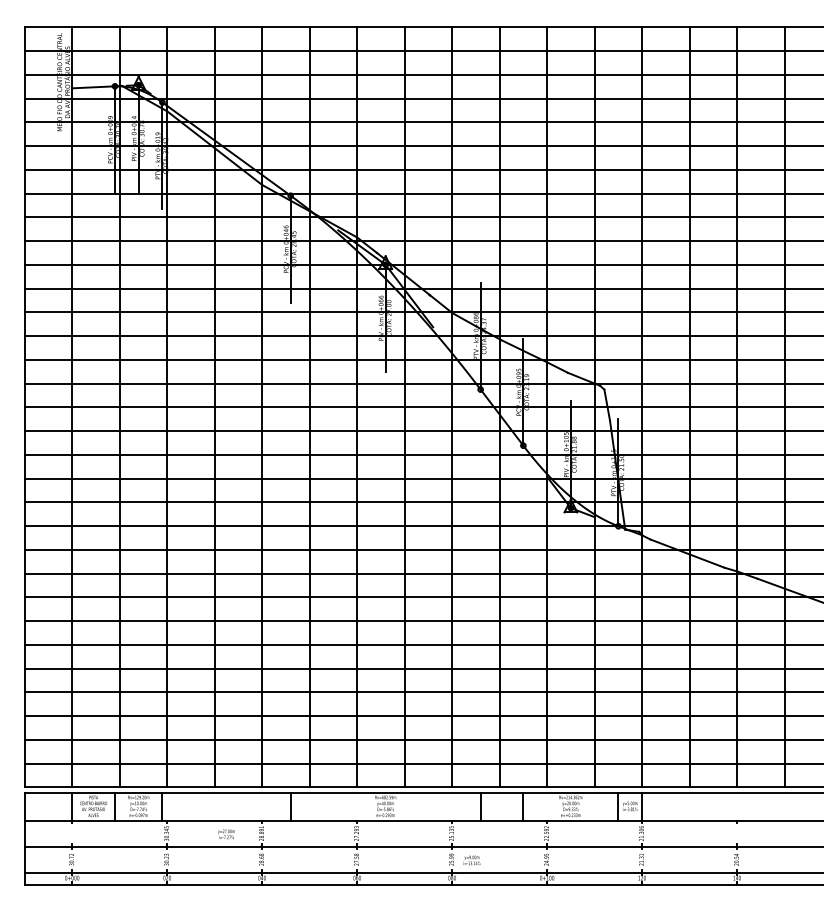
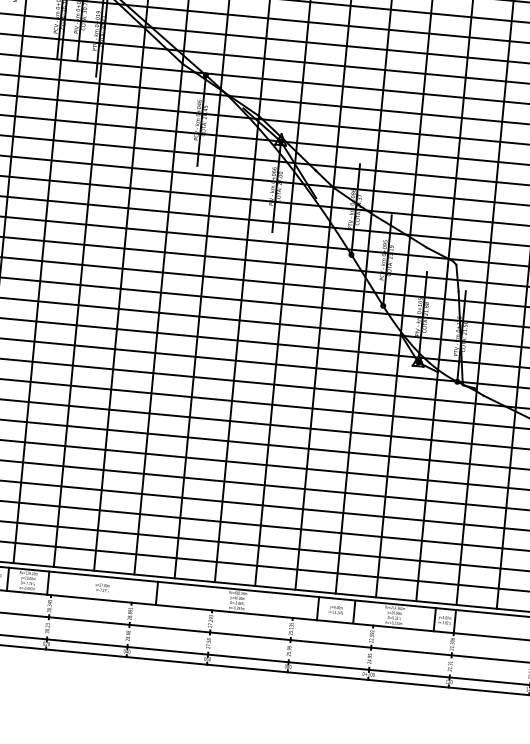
text: (226, 834) -> (102, 587), moved
text: (471, 860) -> (335, 610), moved

